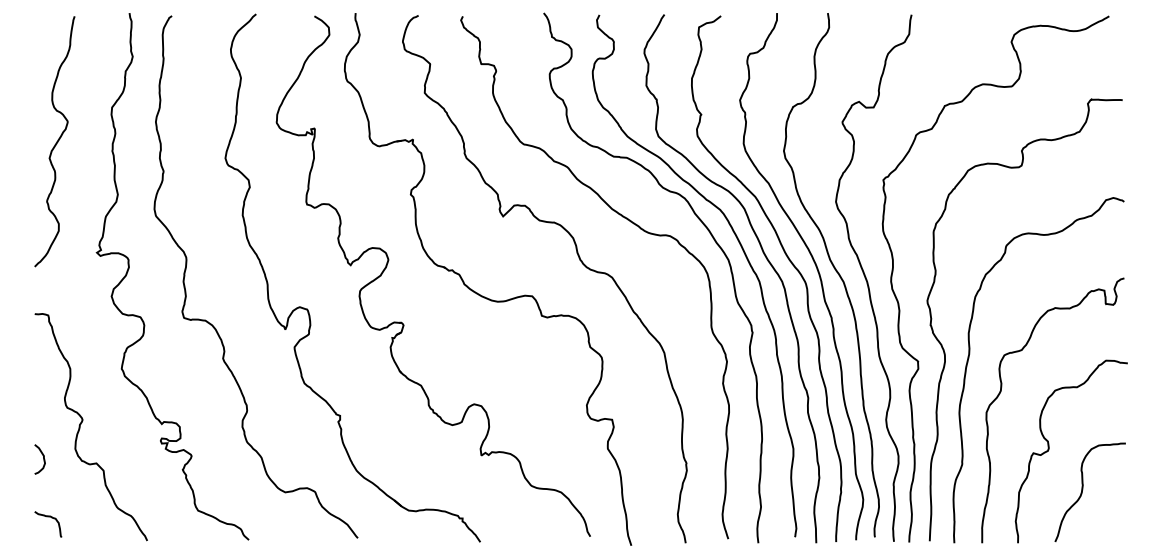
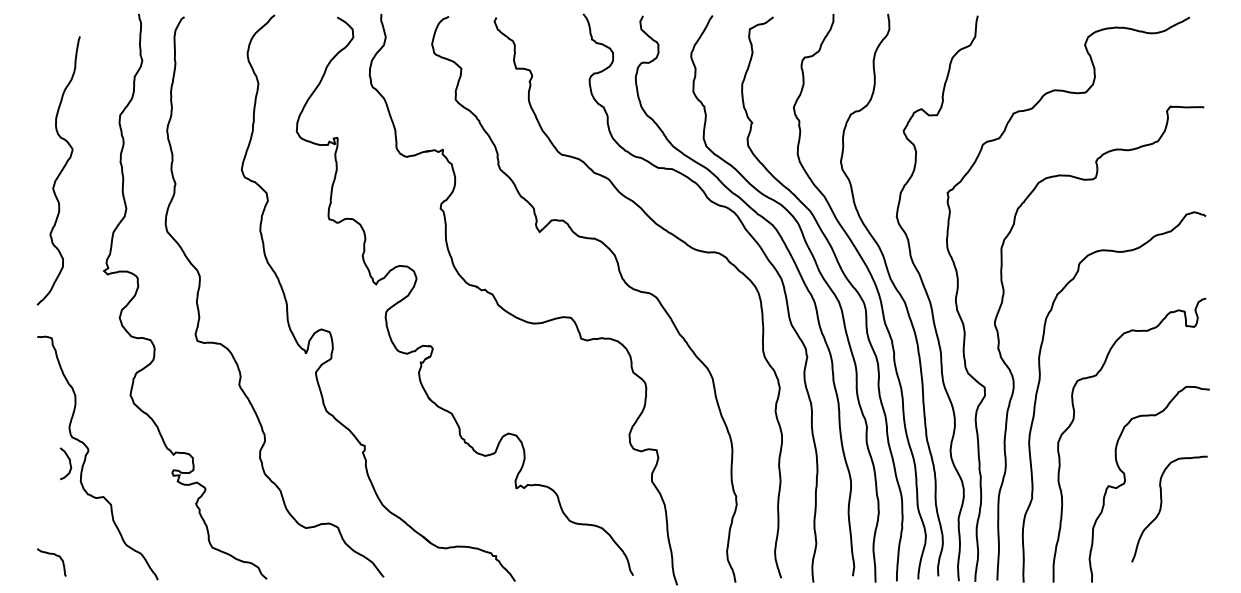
curve: (56, 141) -> (60, 170), moved
curve: (43, 459) -> (69, 463), moved
curve: (1082, 491) -> (1161, 508), moved

